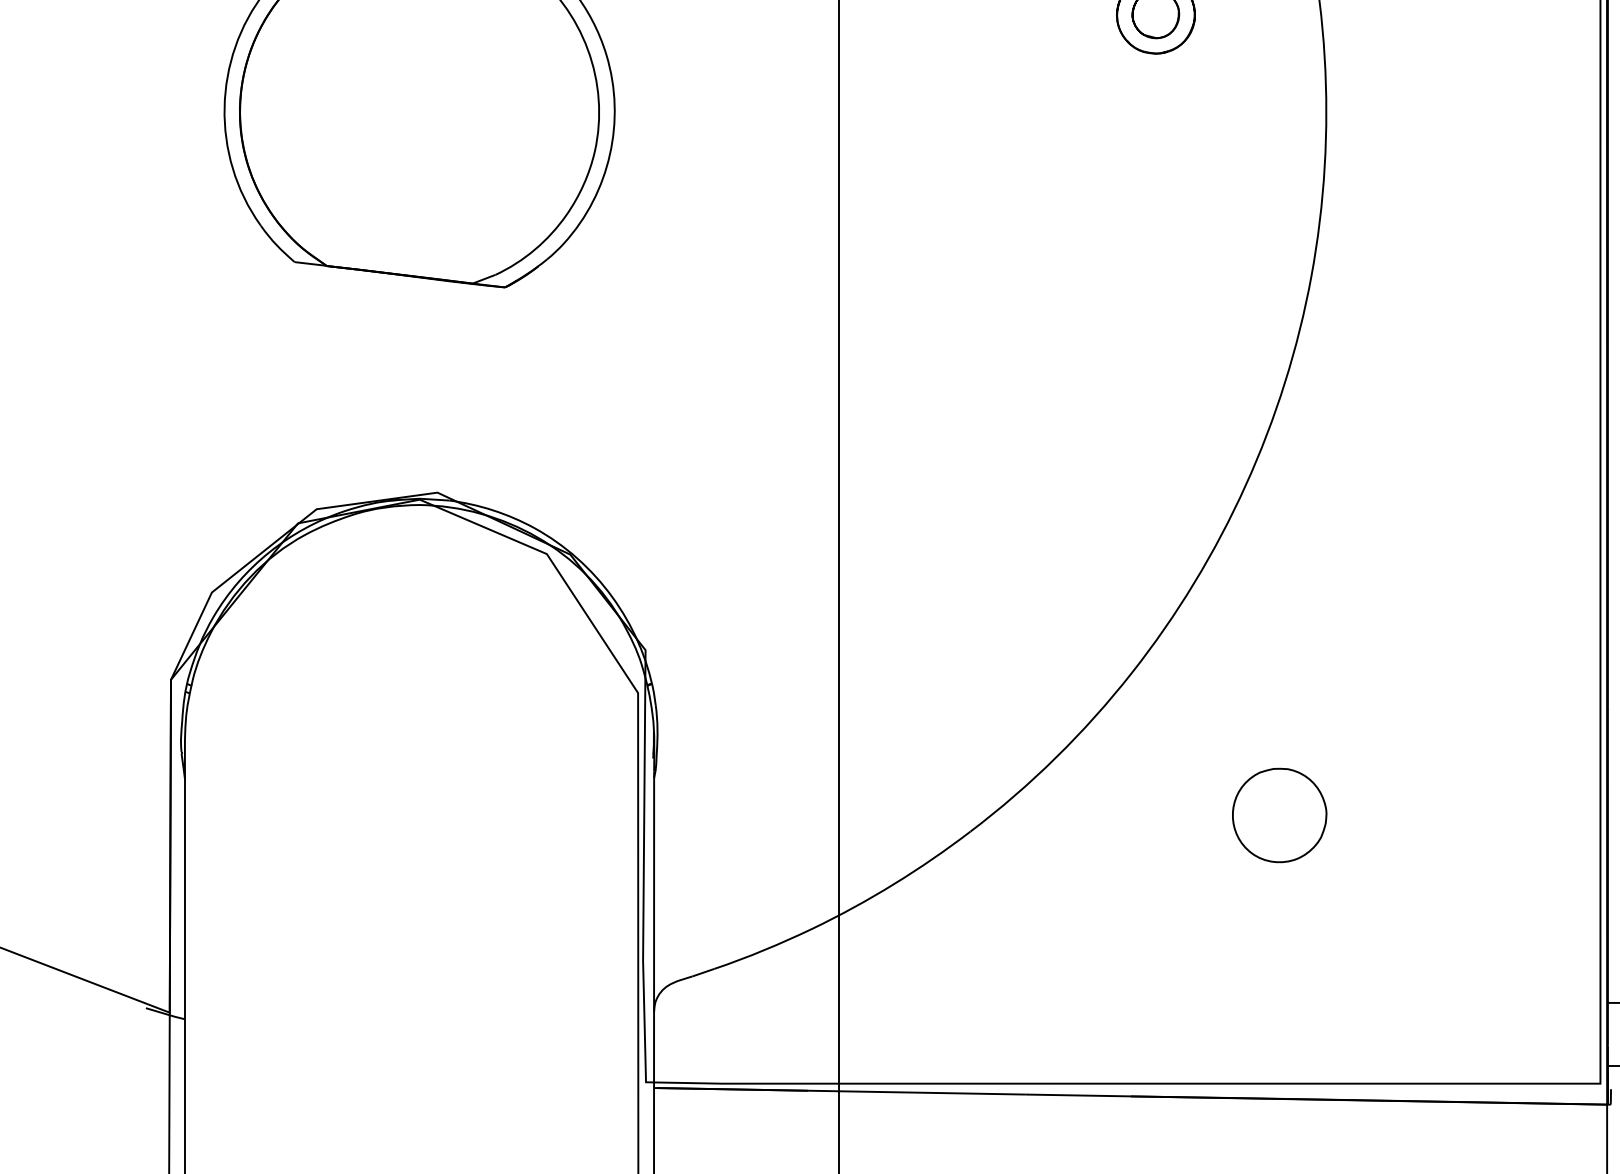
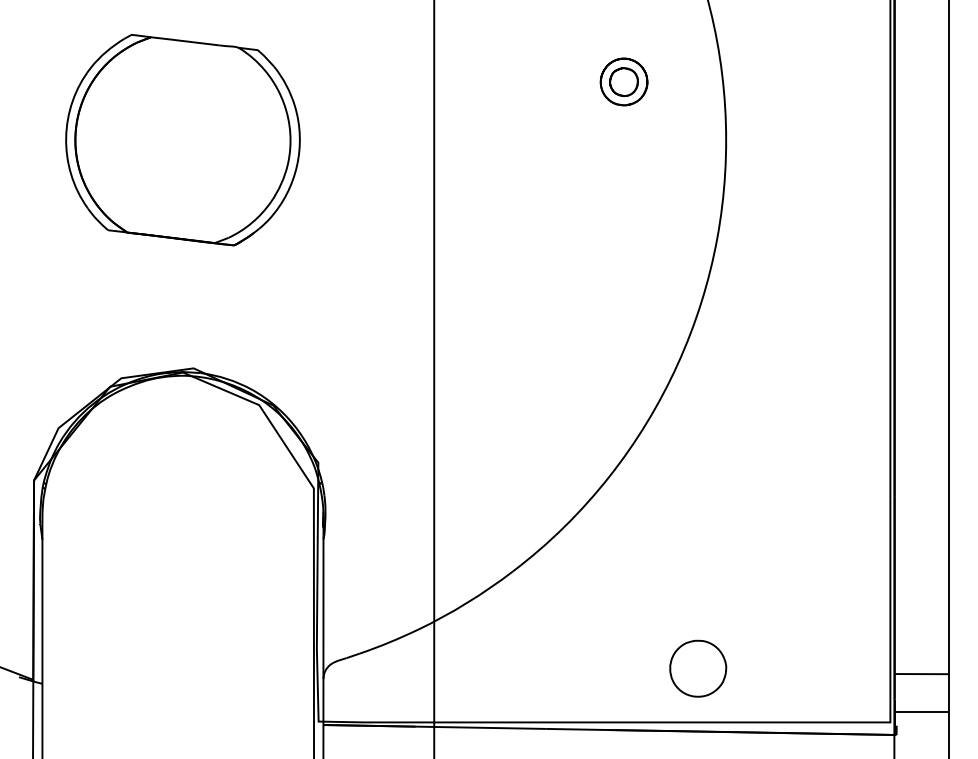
part: (1280, 815) -> (698, 668), moved

